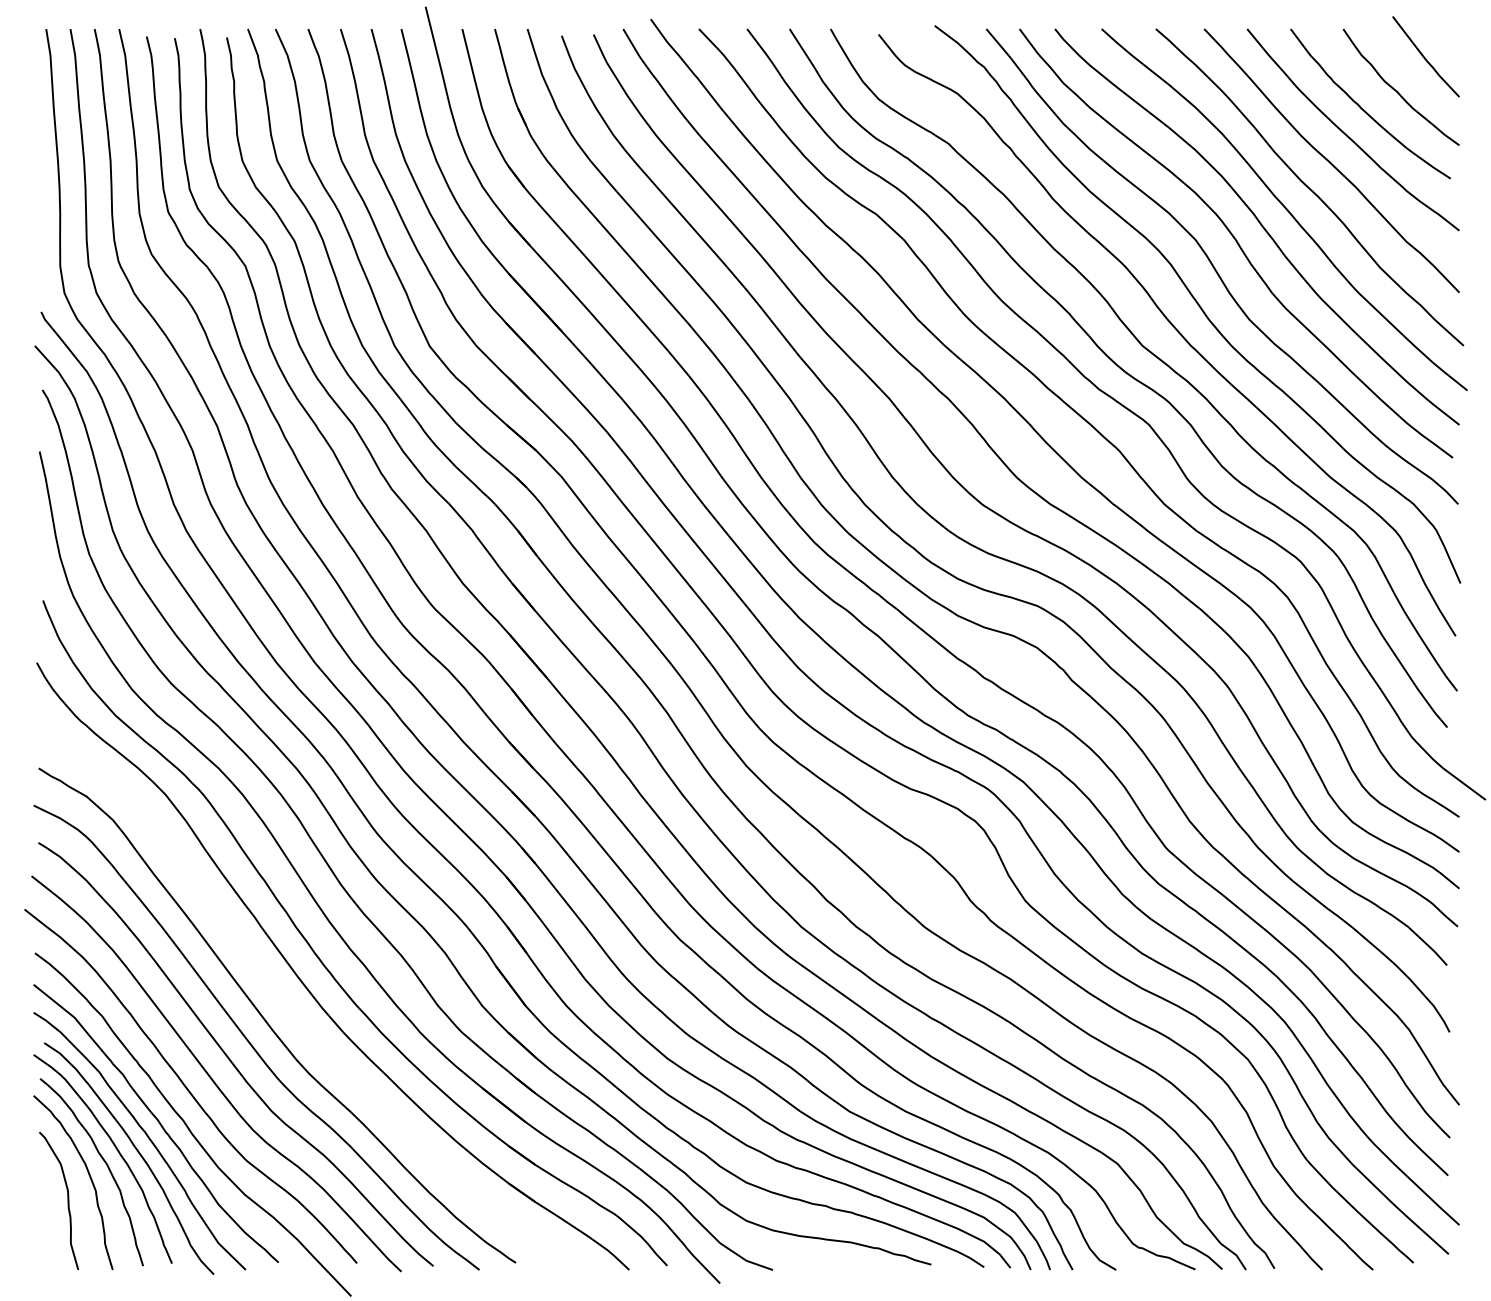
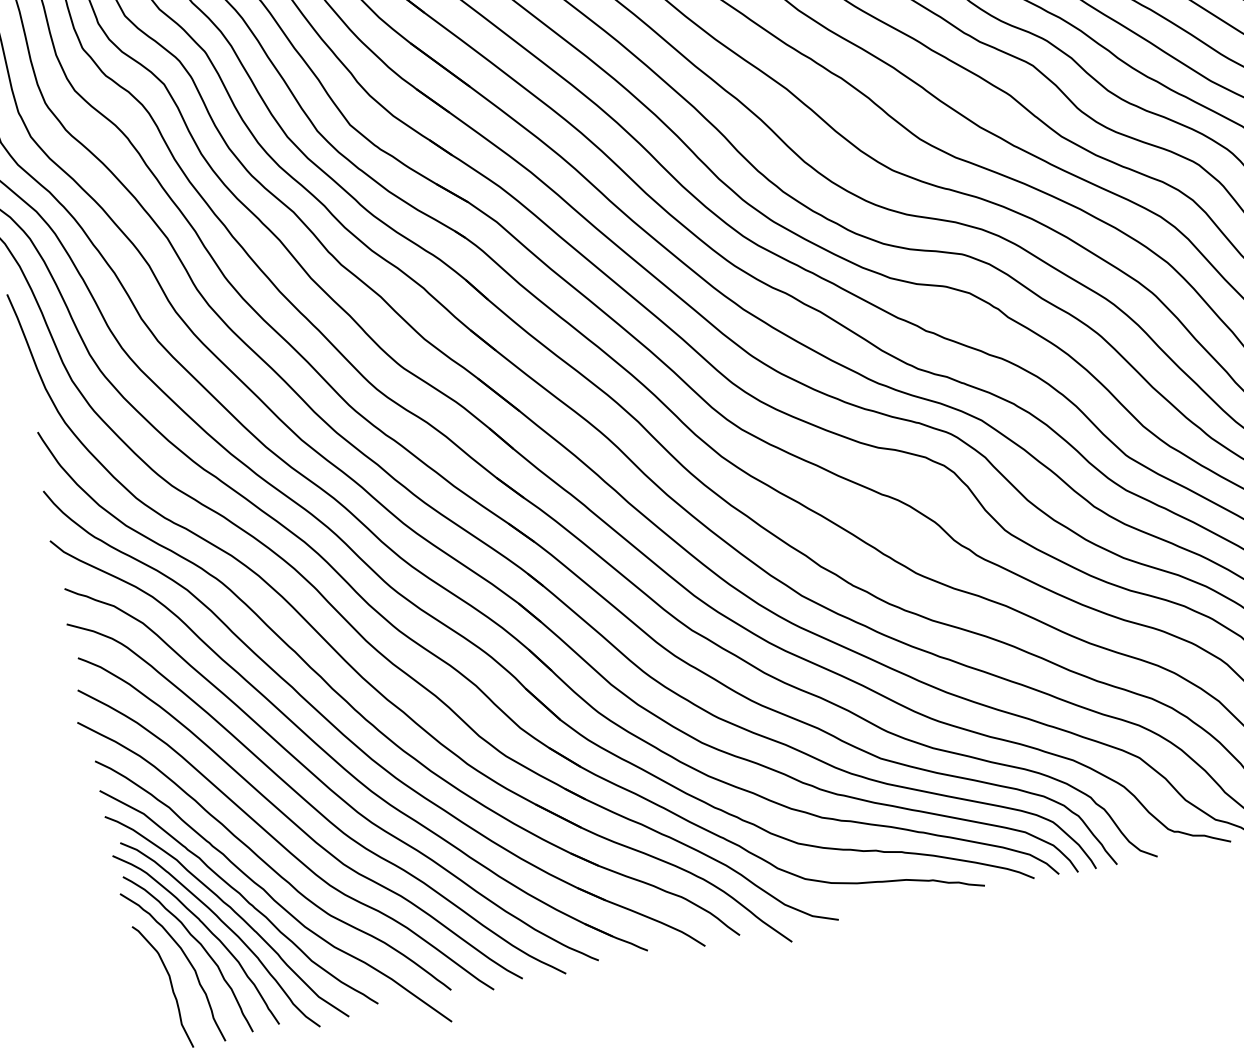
part: (286, 1003) -> (337, 761), added

